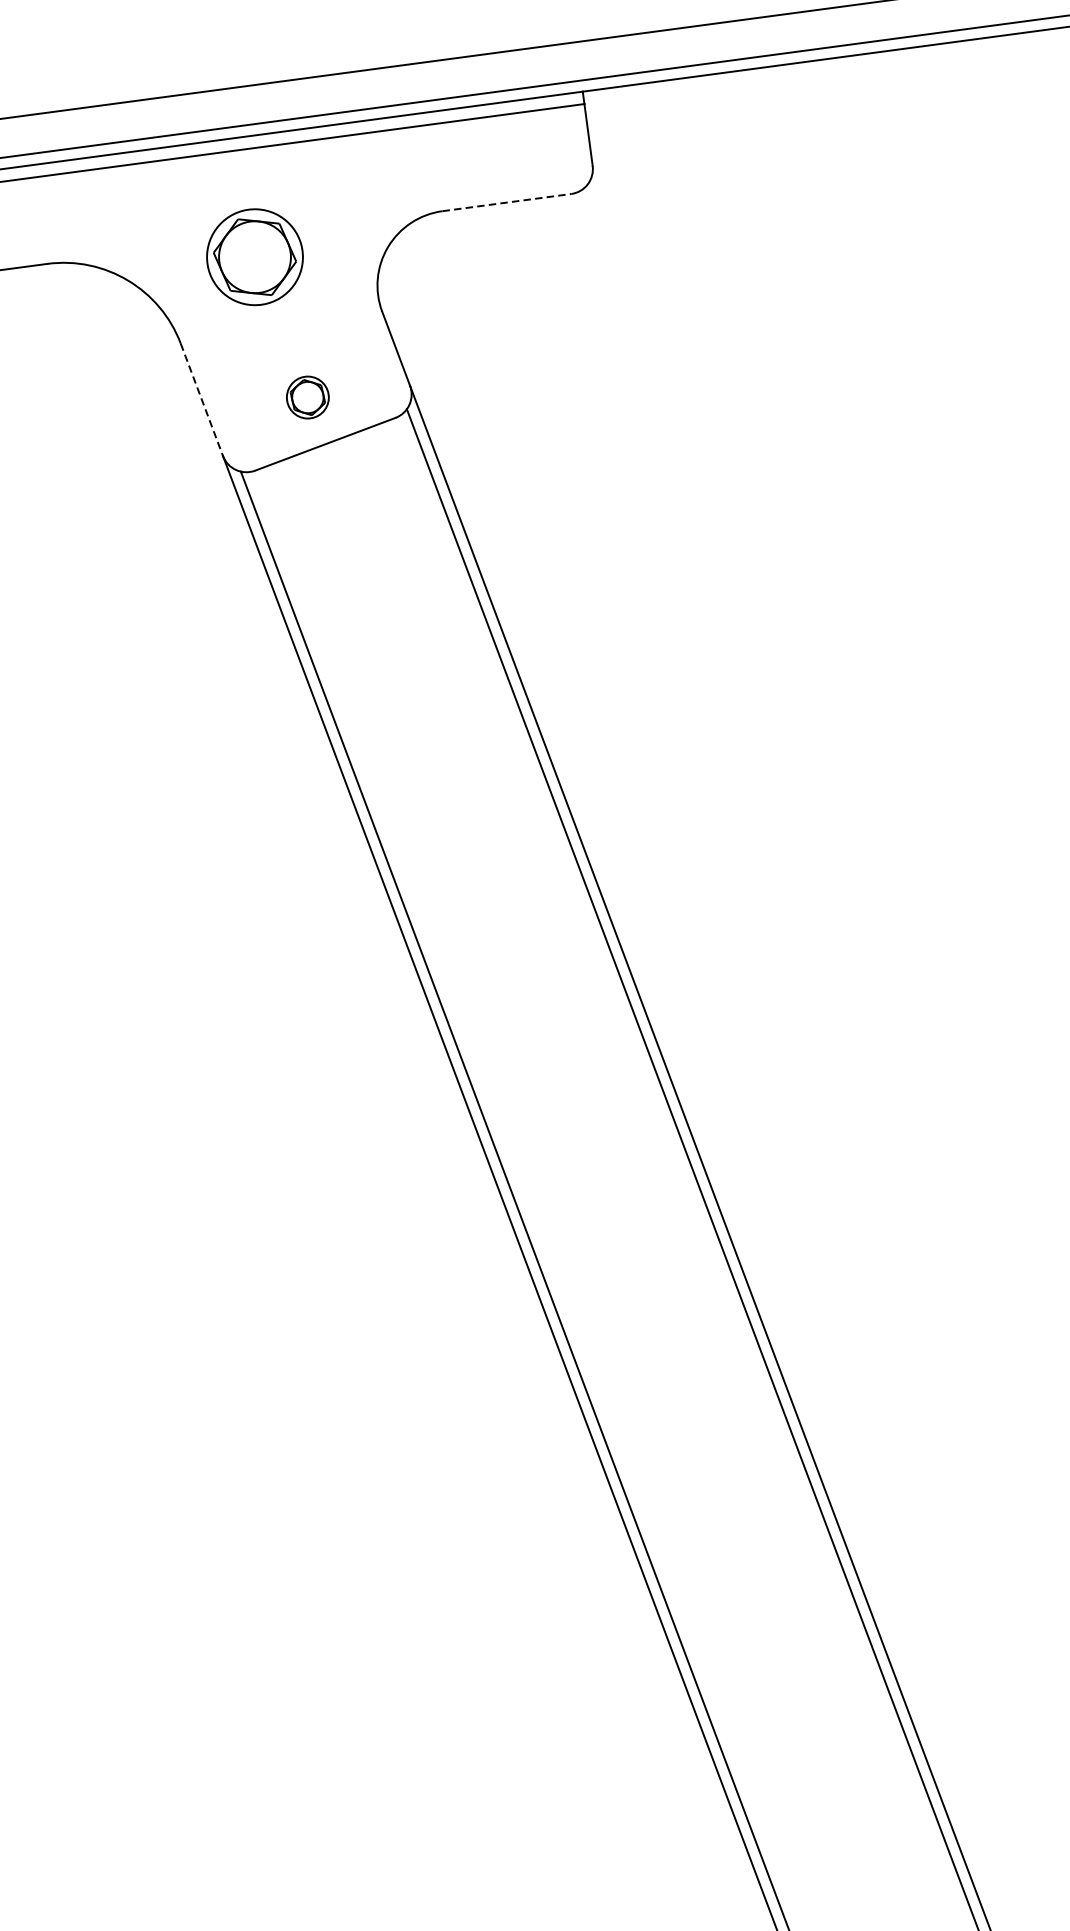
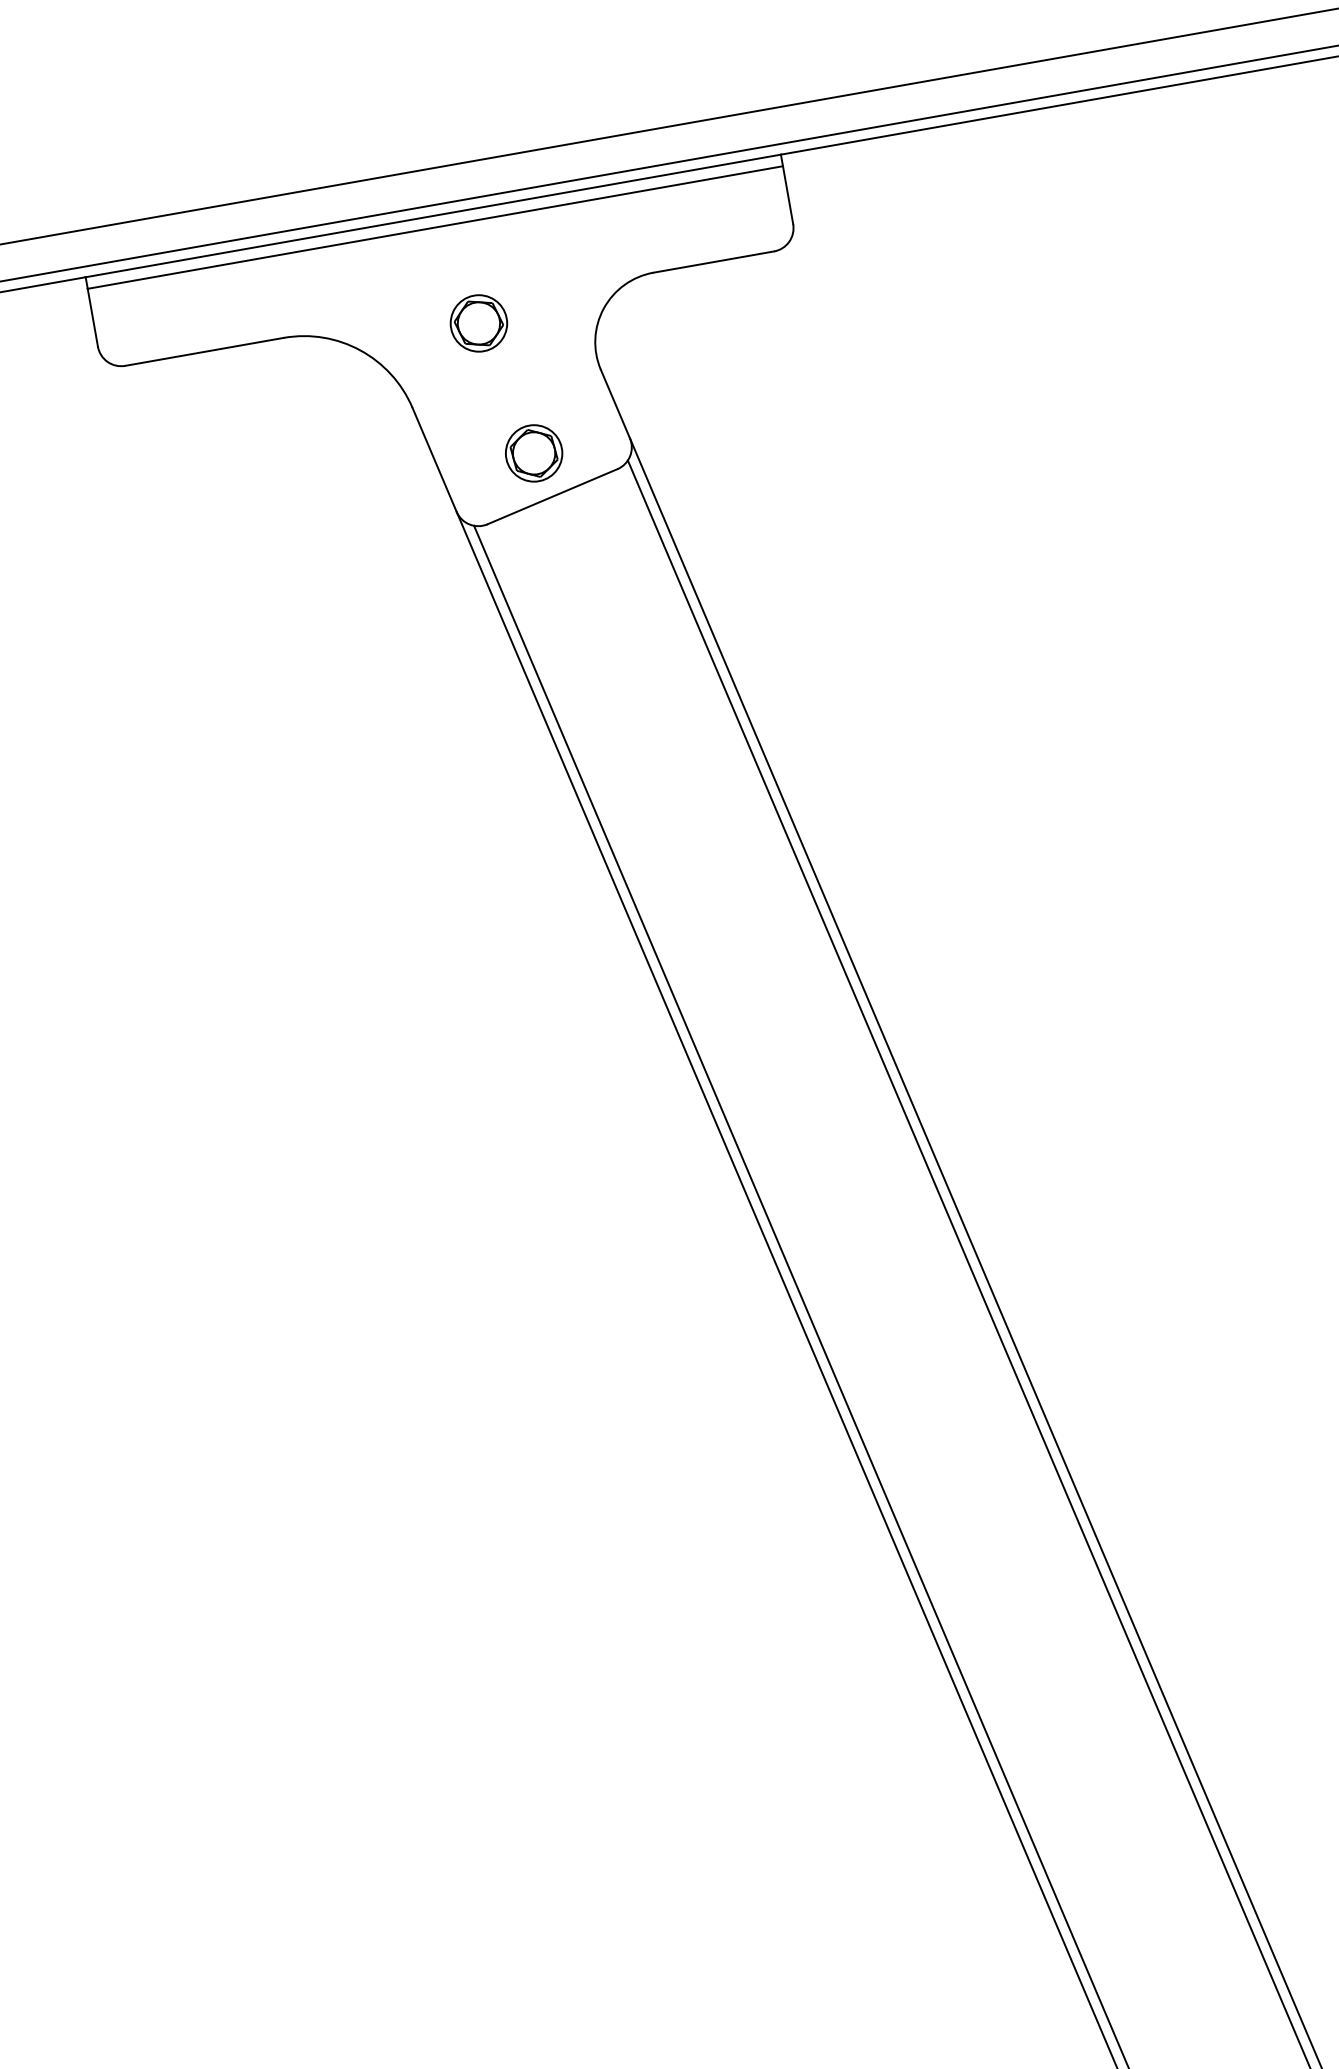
line: (507, 202) -> (714, 261), dashed -> solid
part: (254, 257) -> (478, 323), size x0.62
part: (308, 397) -> (534, 453), size x1.43
line: (201, 399) -> (434, 459), dashed -> solid

